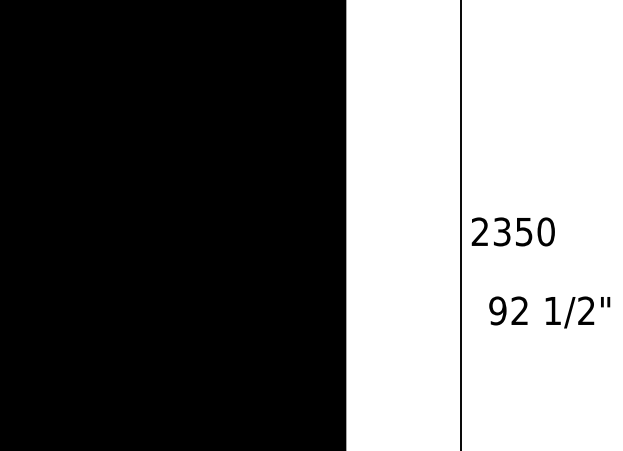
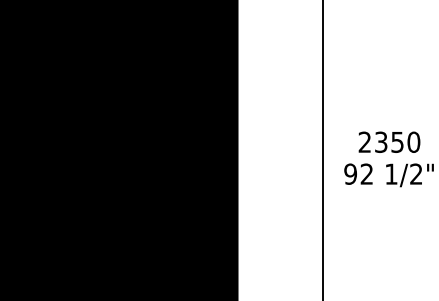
text: (512, 231) -> (388, 141), moved

